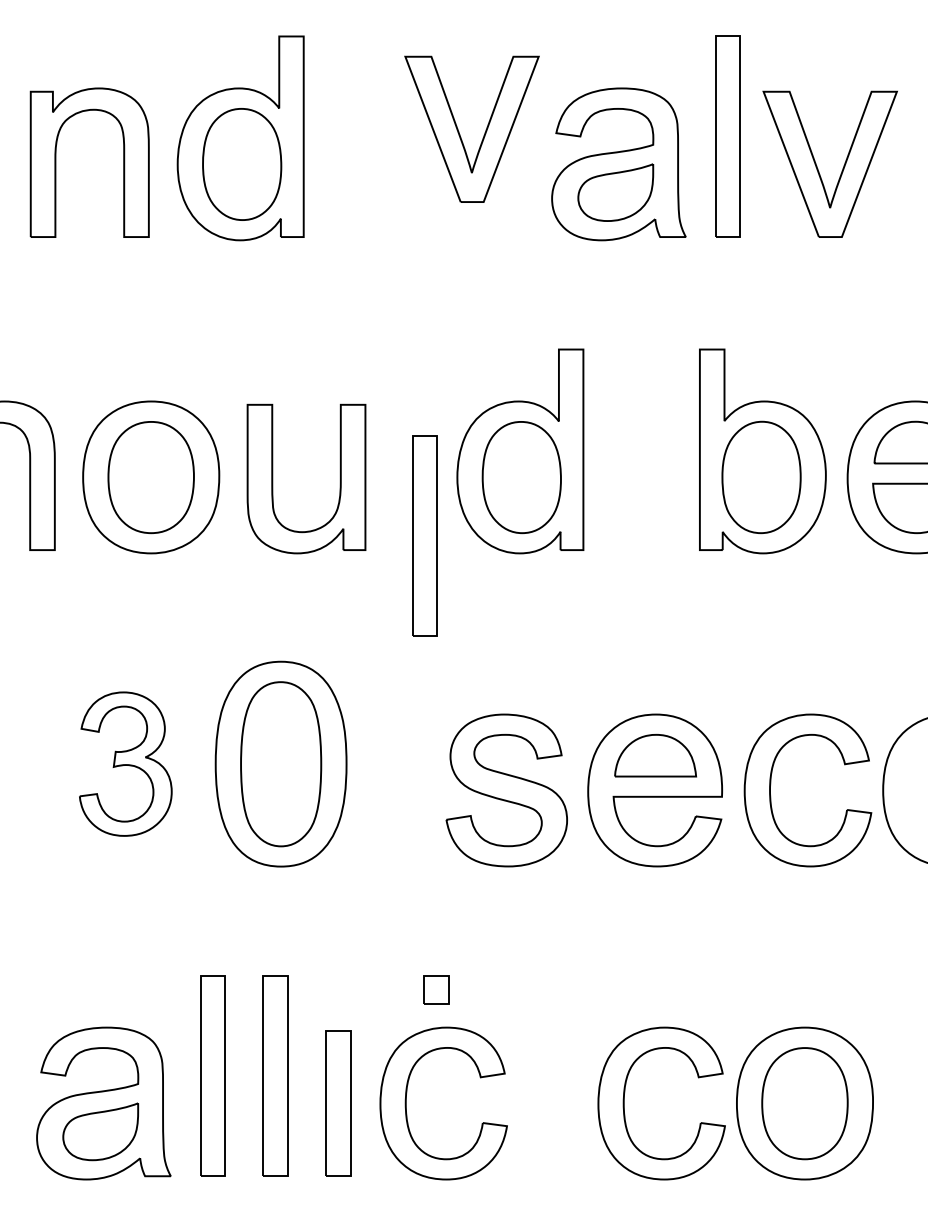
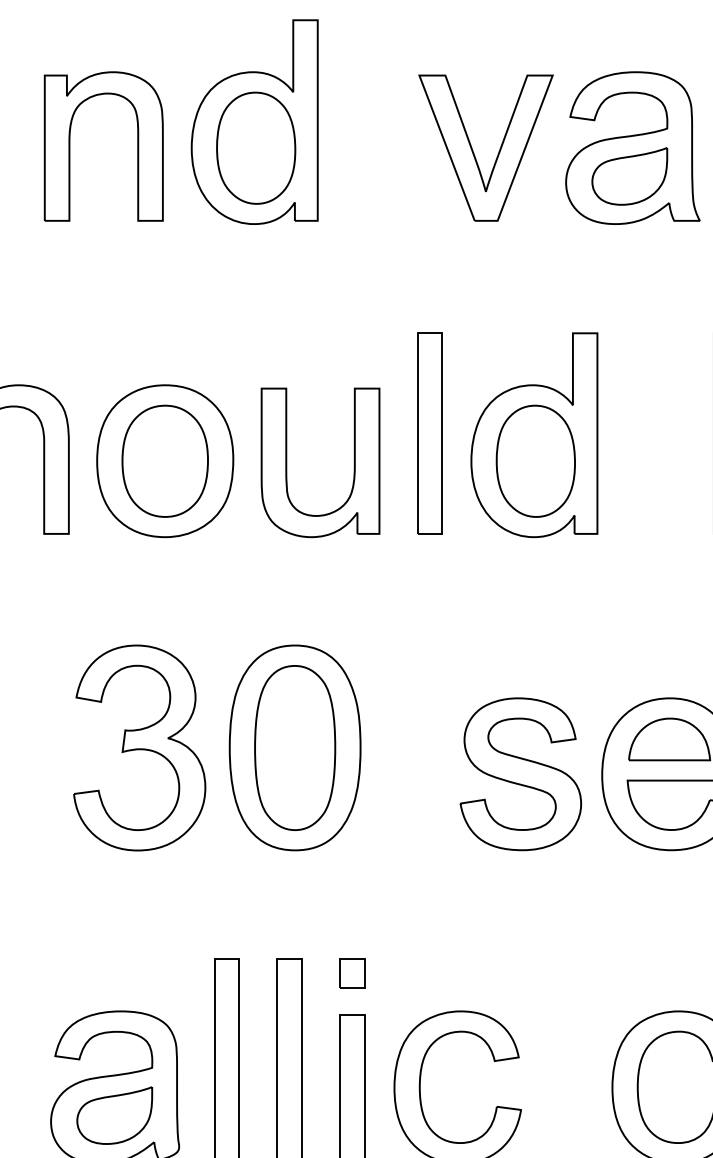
part: (459, 131) -> (473, 150), moved
part: (424, 535) -> (429, 433), moved
part: (125, 763) -> (139, 747), size x1.43
part: (436, 989) -> (352, 973), moved

